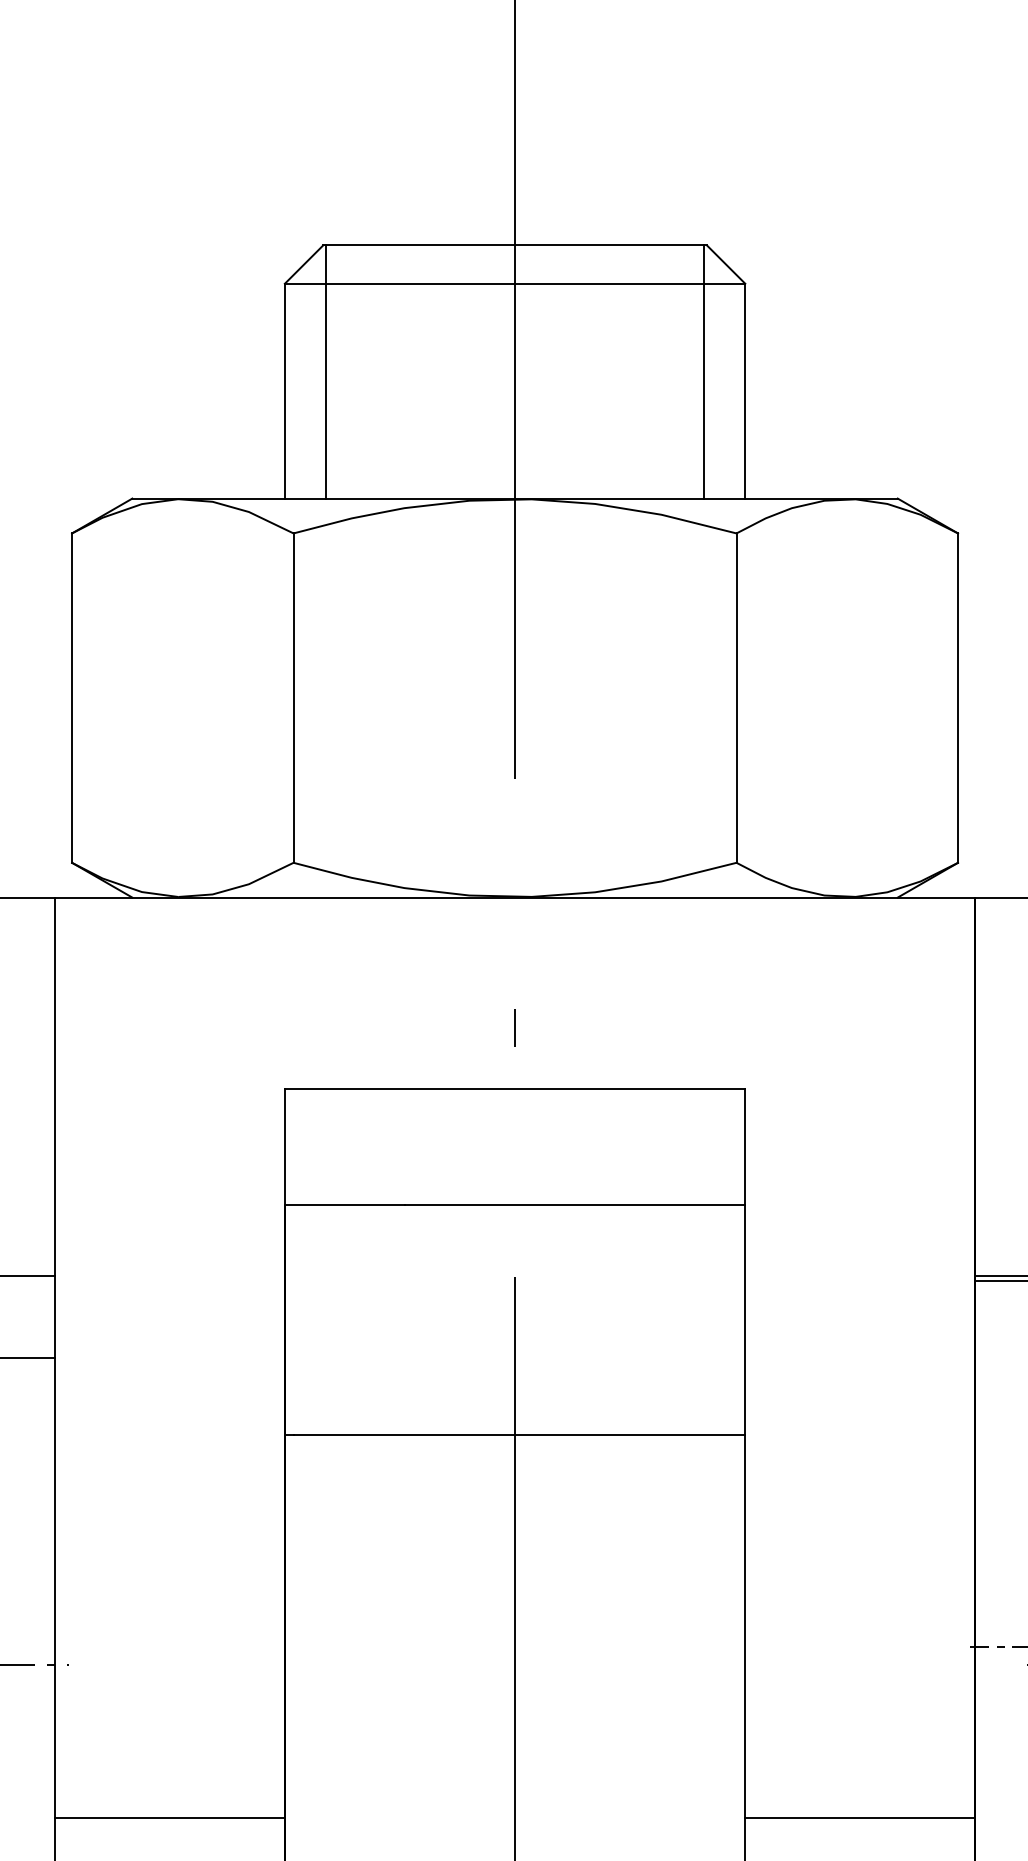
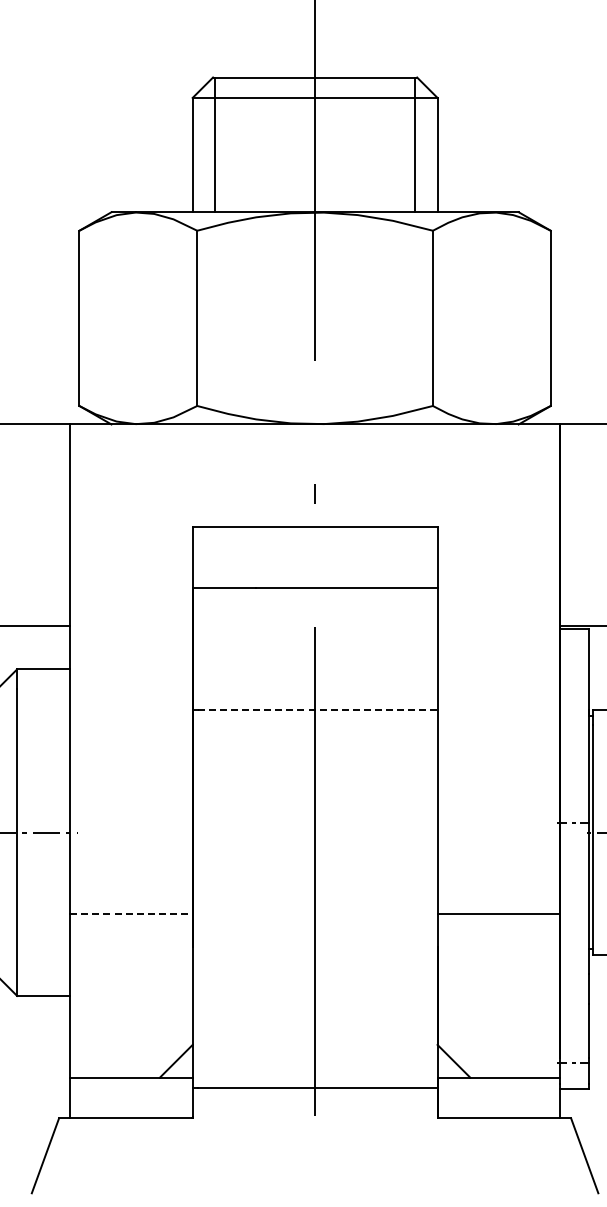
line: (519, 1435) -> (317, 710), solid -> dashed
line: (169, 1818) -> (131, 914), solid -> dashed

